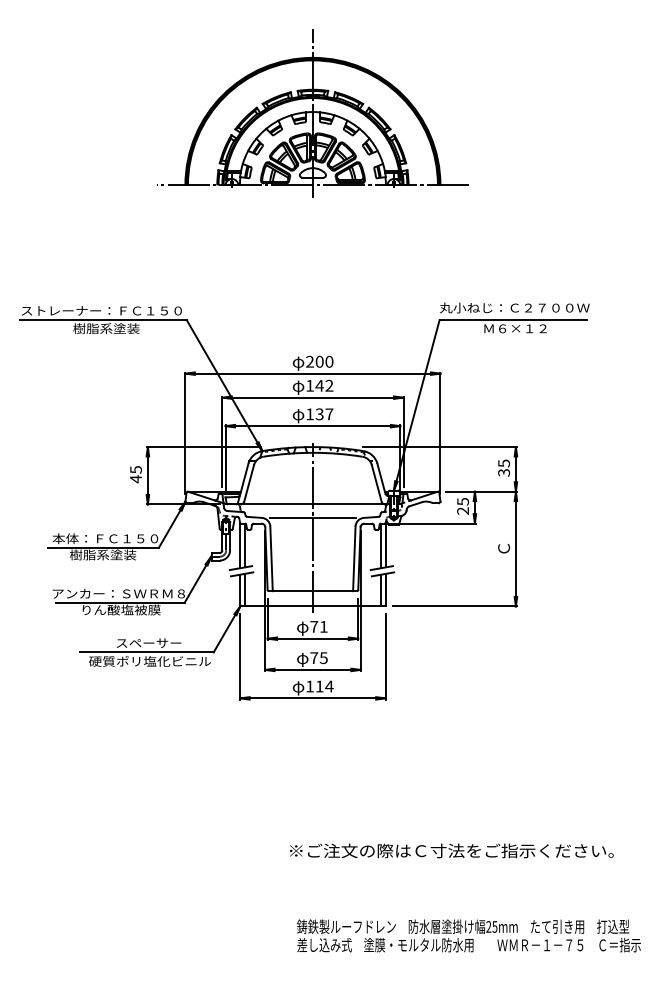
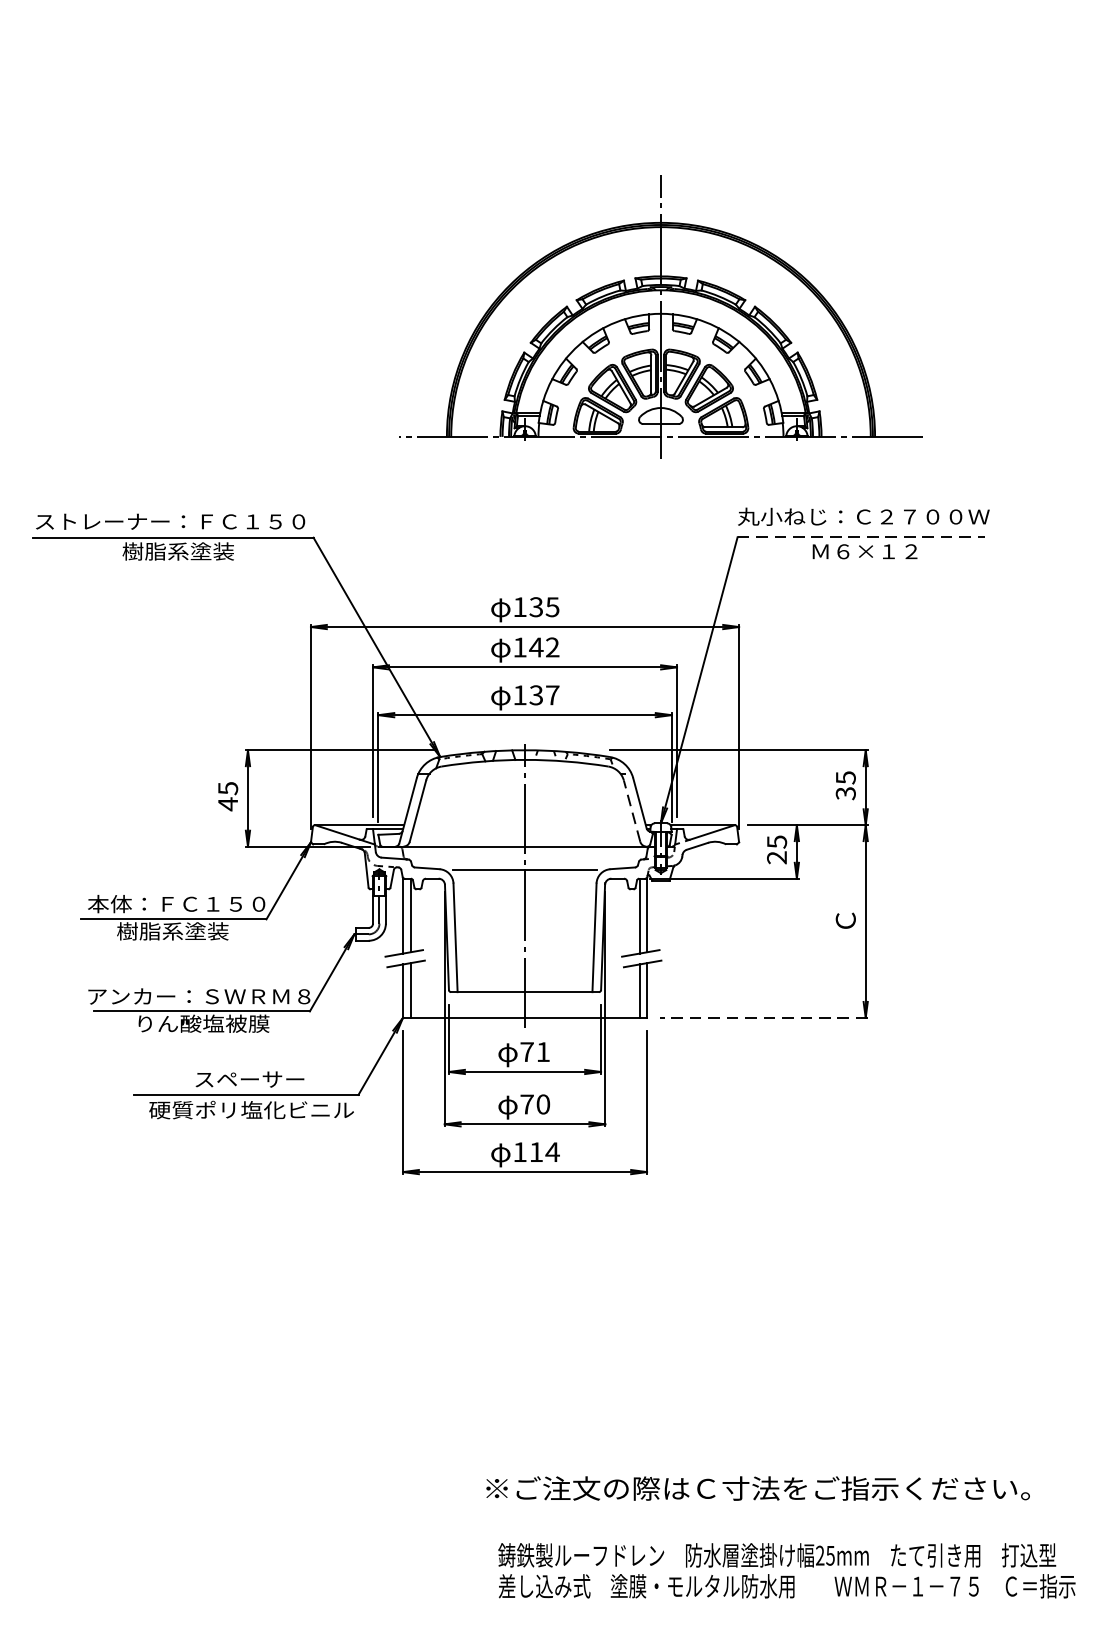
part: (312, 113) -> (660, 316), moved
line: (513, 320) -> (861, 537), solid -> dashed
text: (319, 361) -> (536, 606), 200 -> 135
line: (376, 483) -> (631, 811), solid -> dashed
line: (455, 606) -> (764, 1017), solid -> dashed
text: (323, 657) -> (542, 1103), 75 -> 70
text: (451, 850) -> (757, 1487), moved

